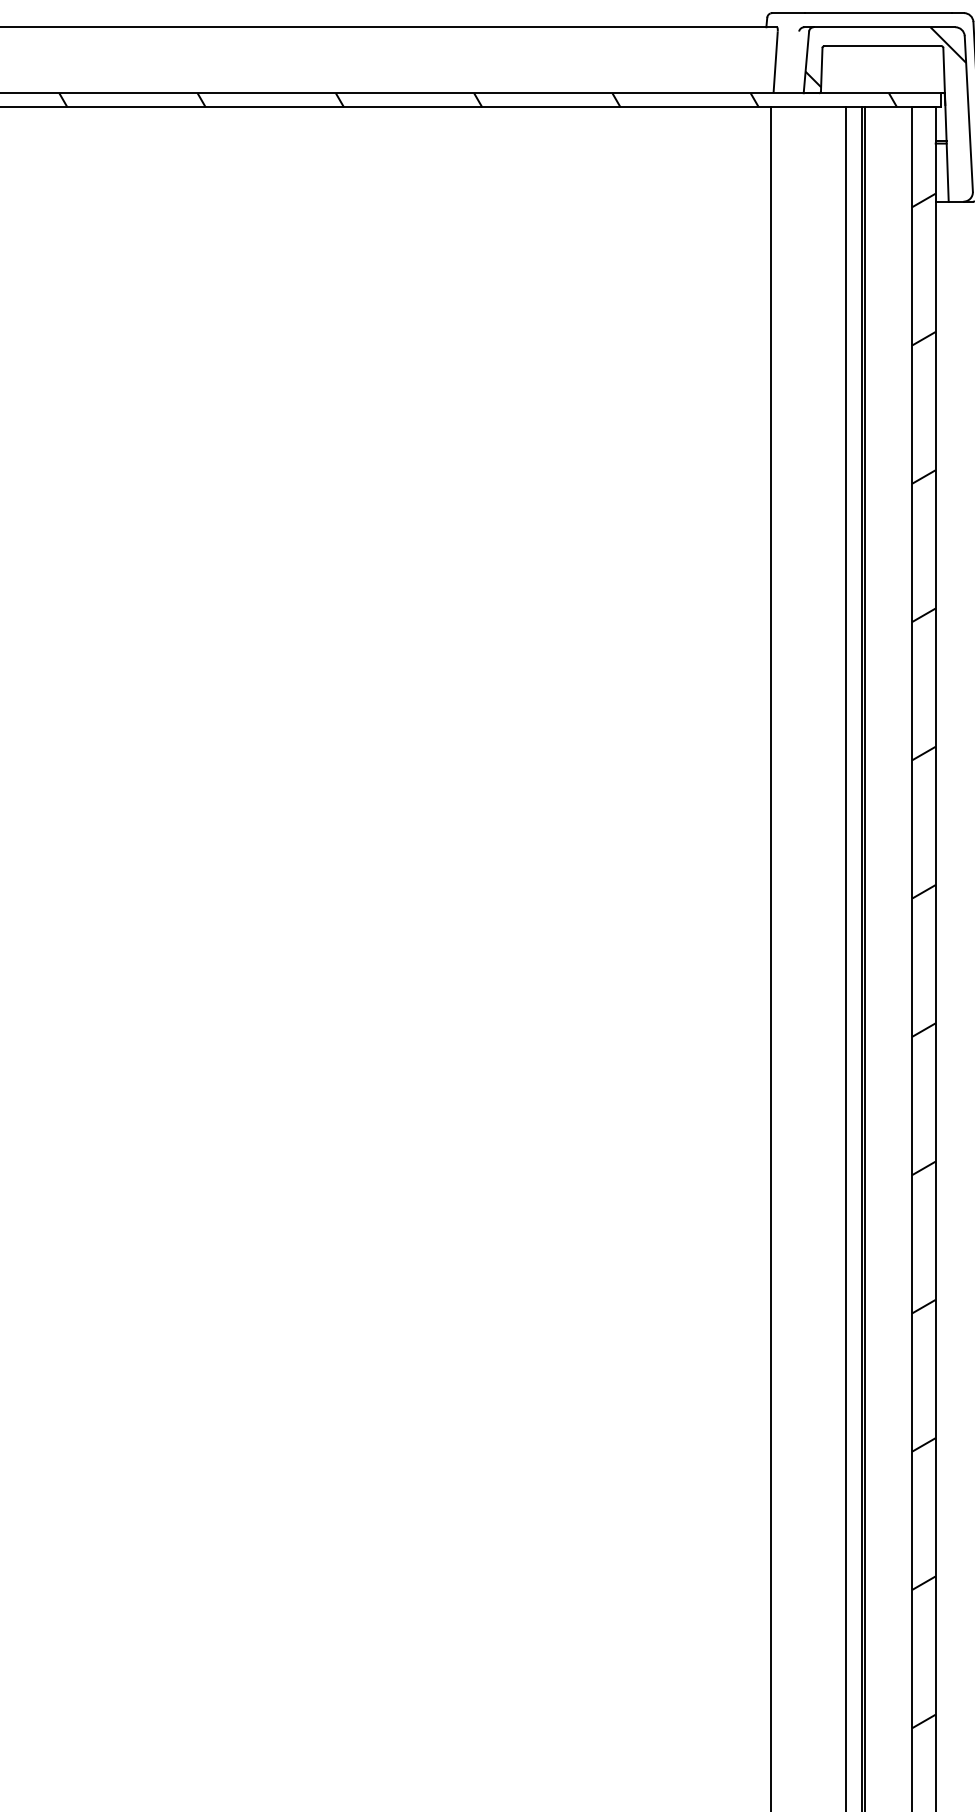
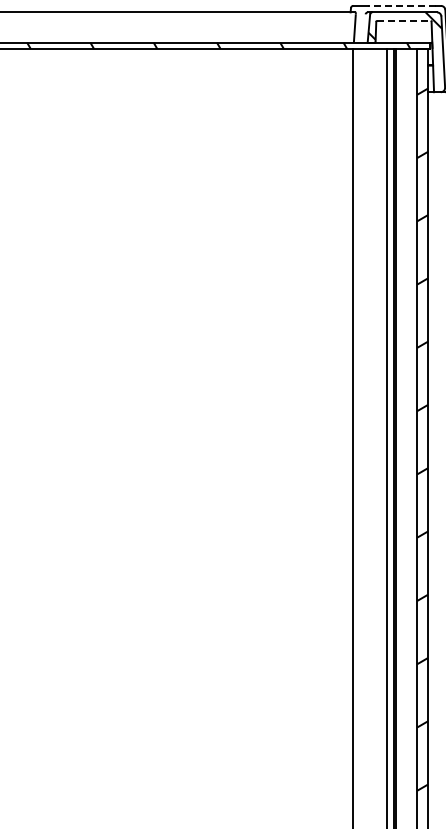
line: (877, 12) -> (401, 5), solid -> dashed
line: (881, 47) -> (403, 21), solid -> dashed

